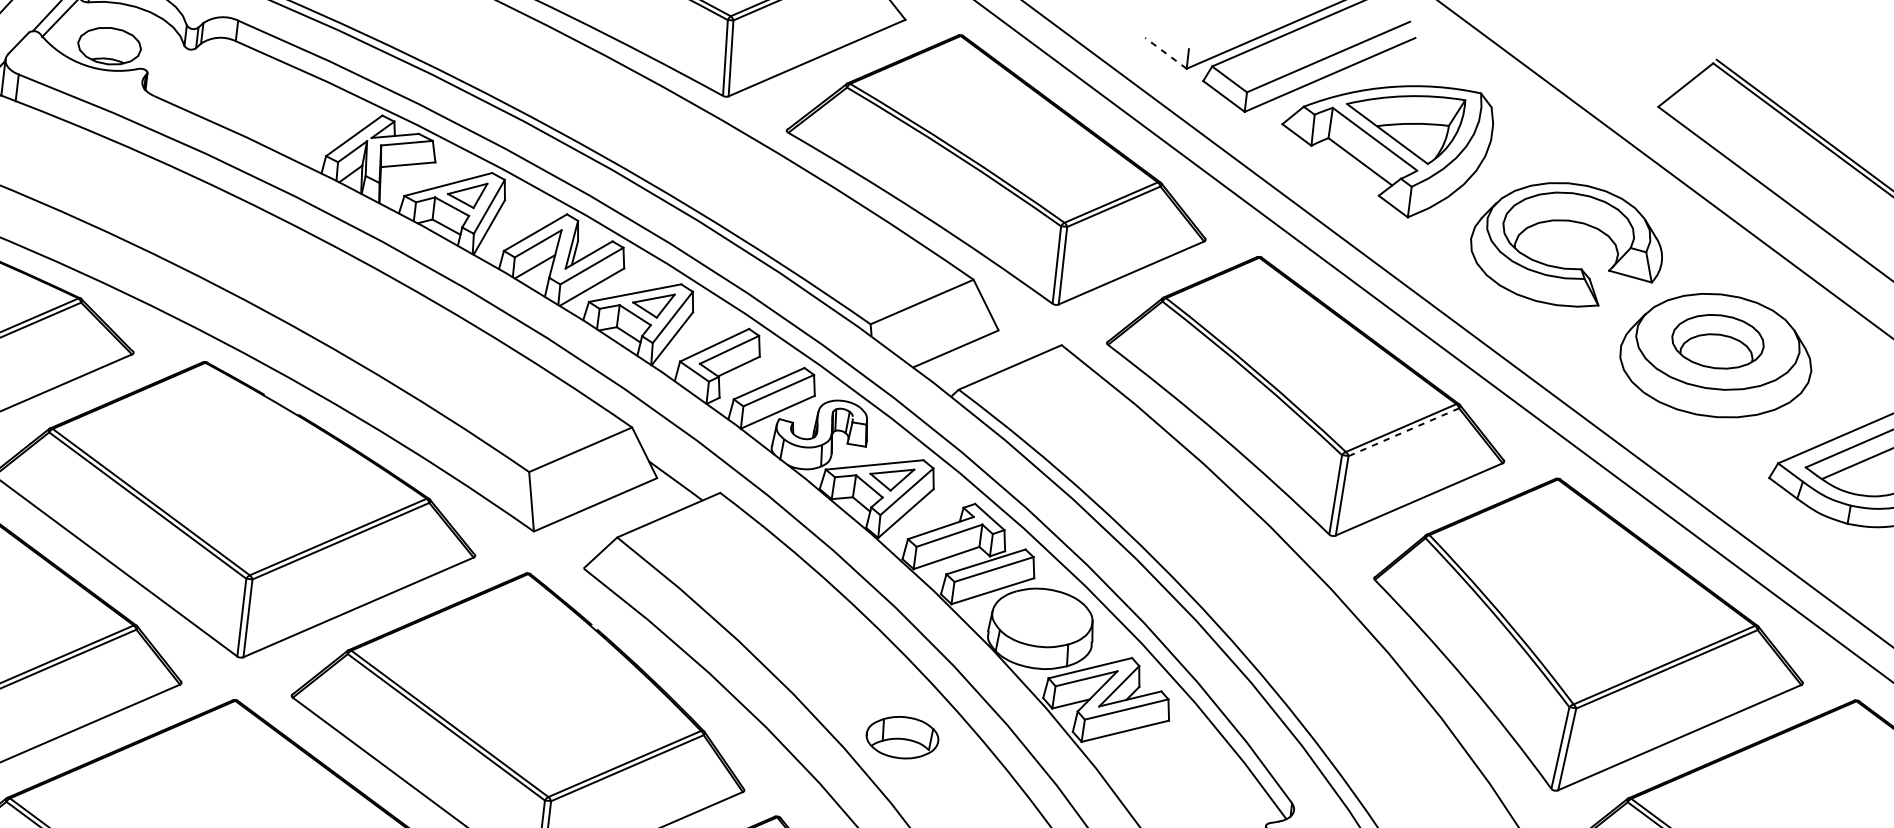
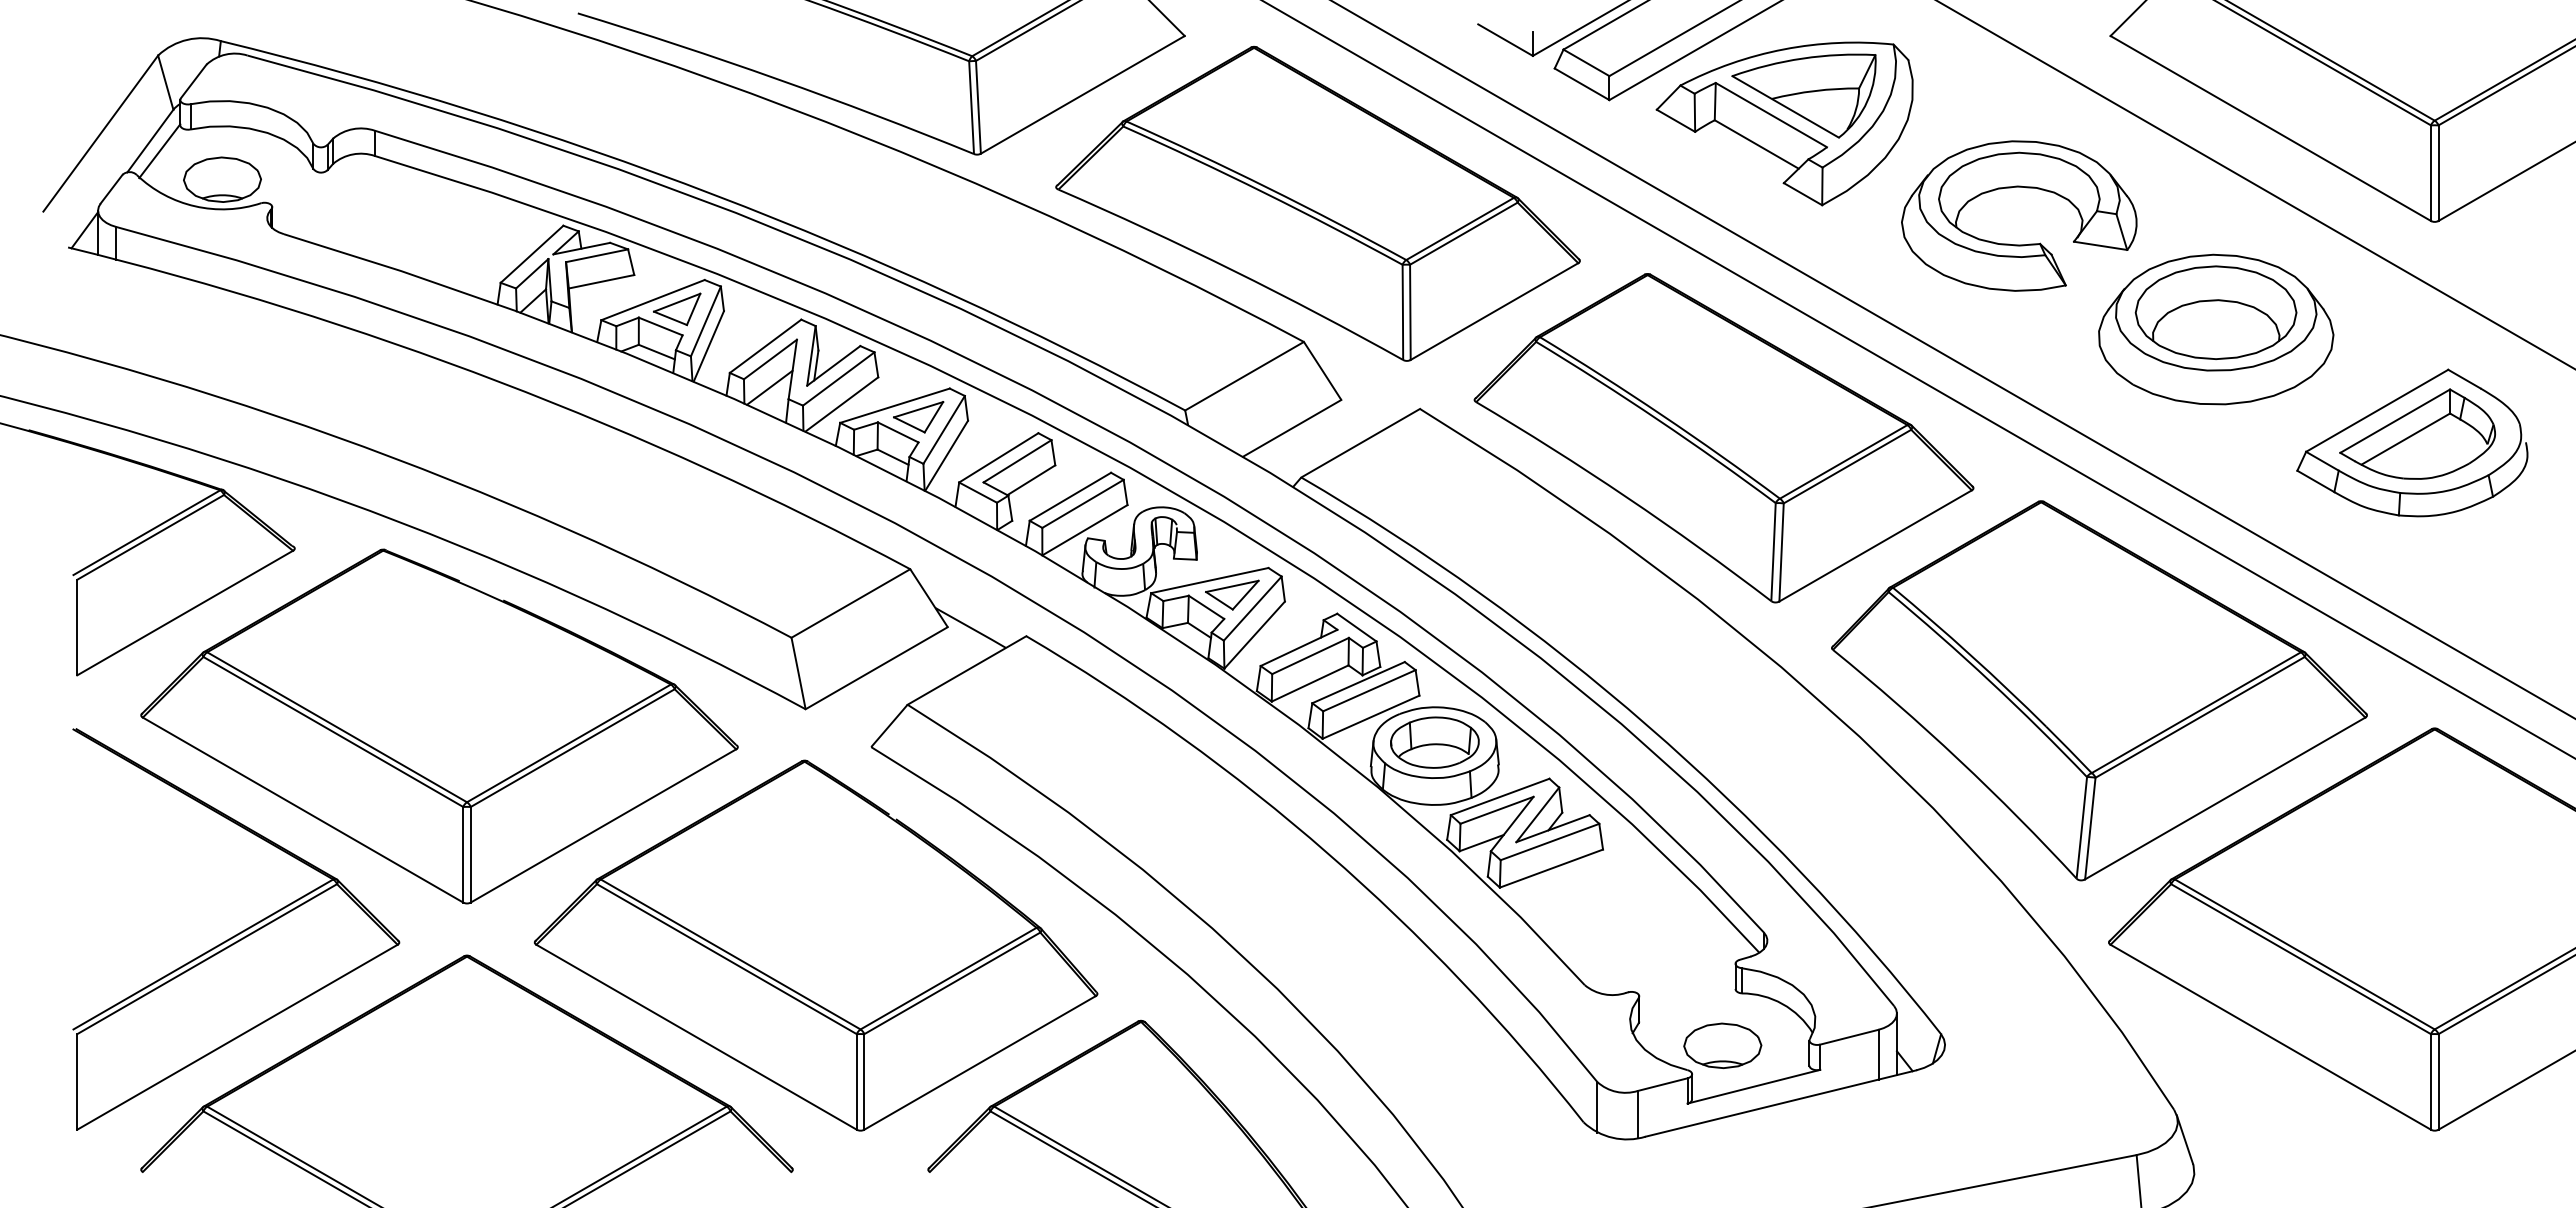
line: (1165, 53) -> (1505, 40), dashed -> solid
part: (1717, 341) -> (2215, 312), size x1.43
line: (1403, 432) -> (1847, 466), dashed -> solid
part: (902, 737) -> (1434, 742), moved

